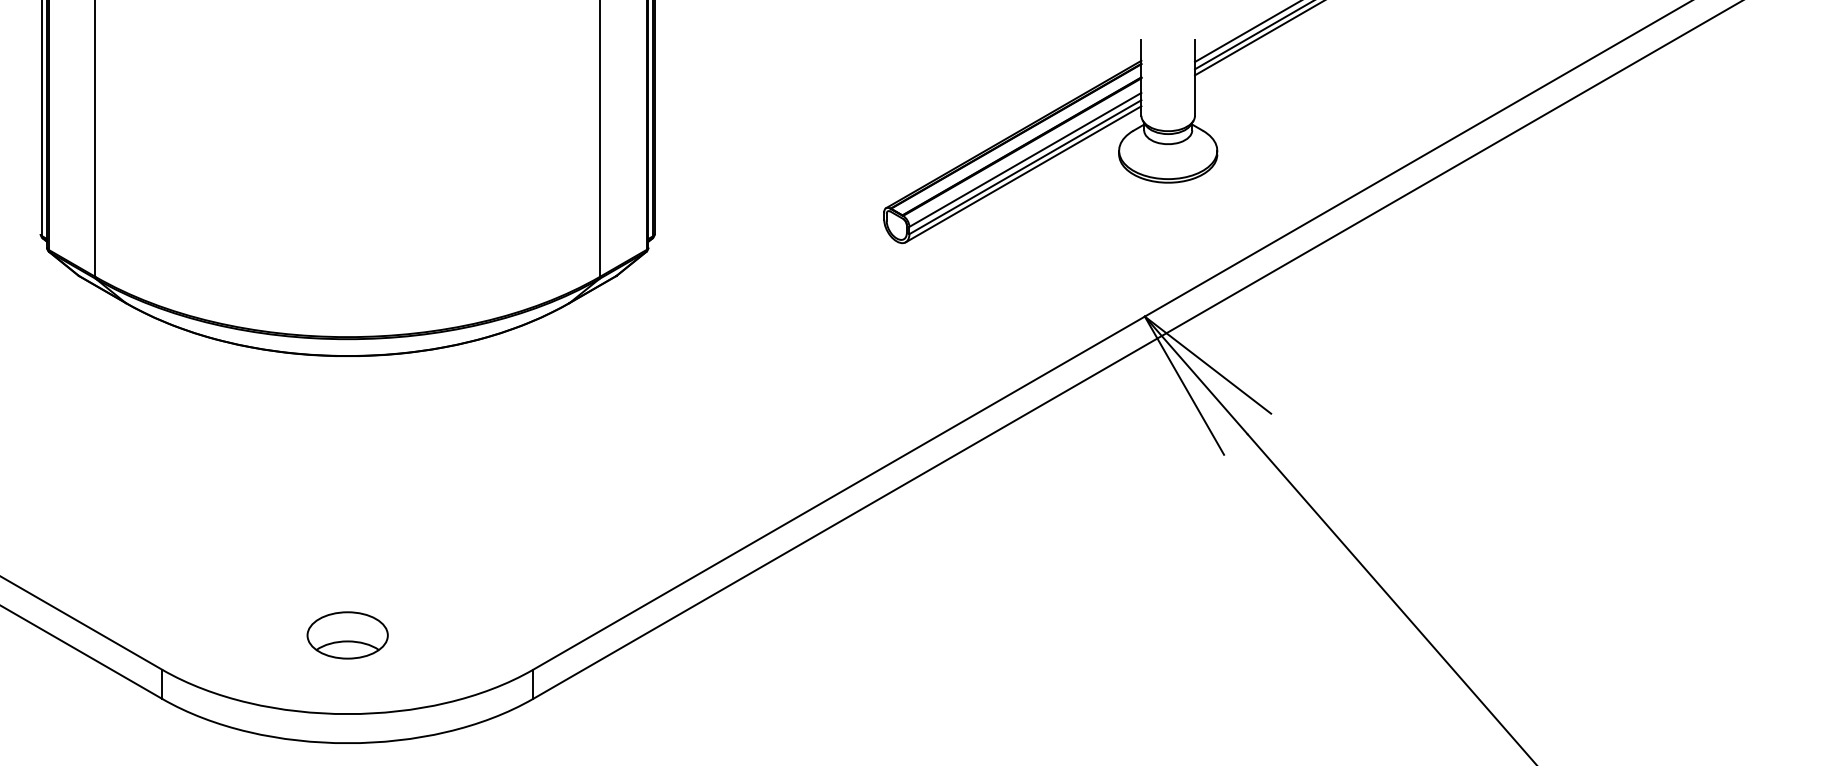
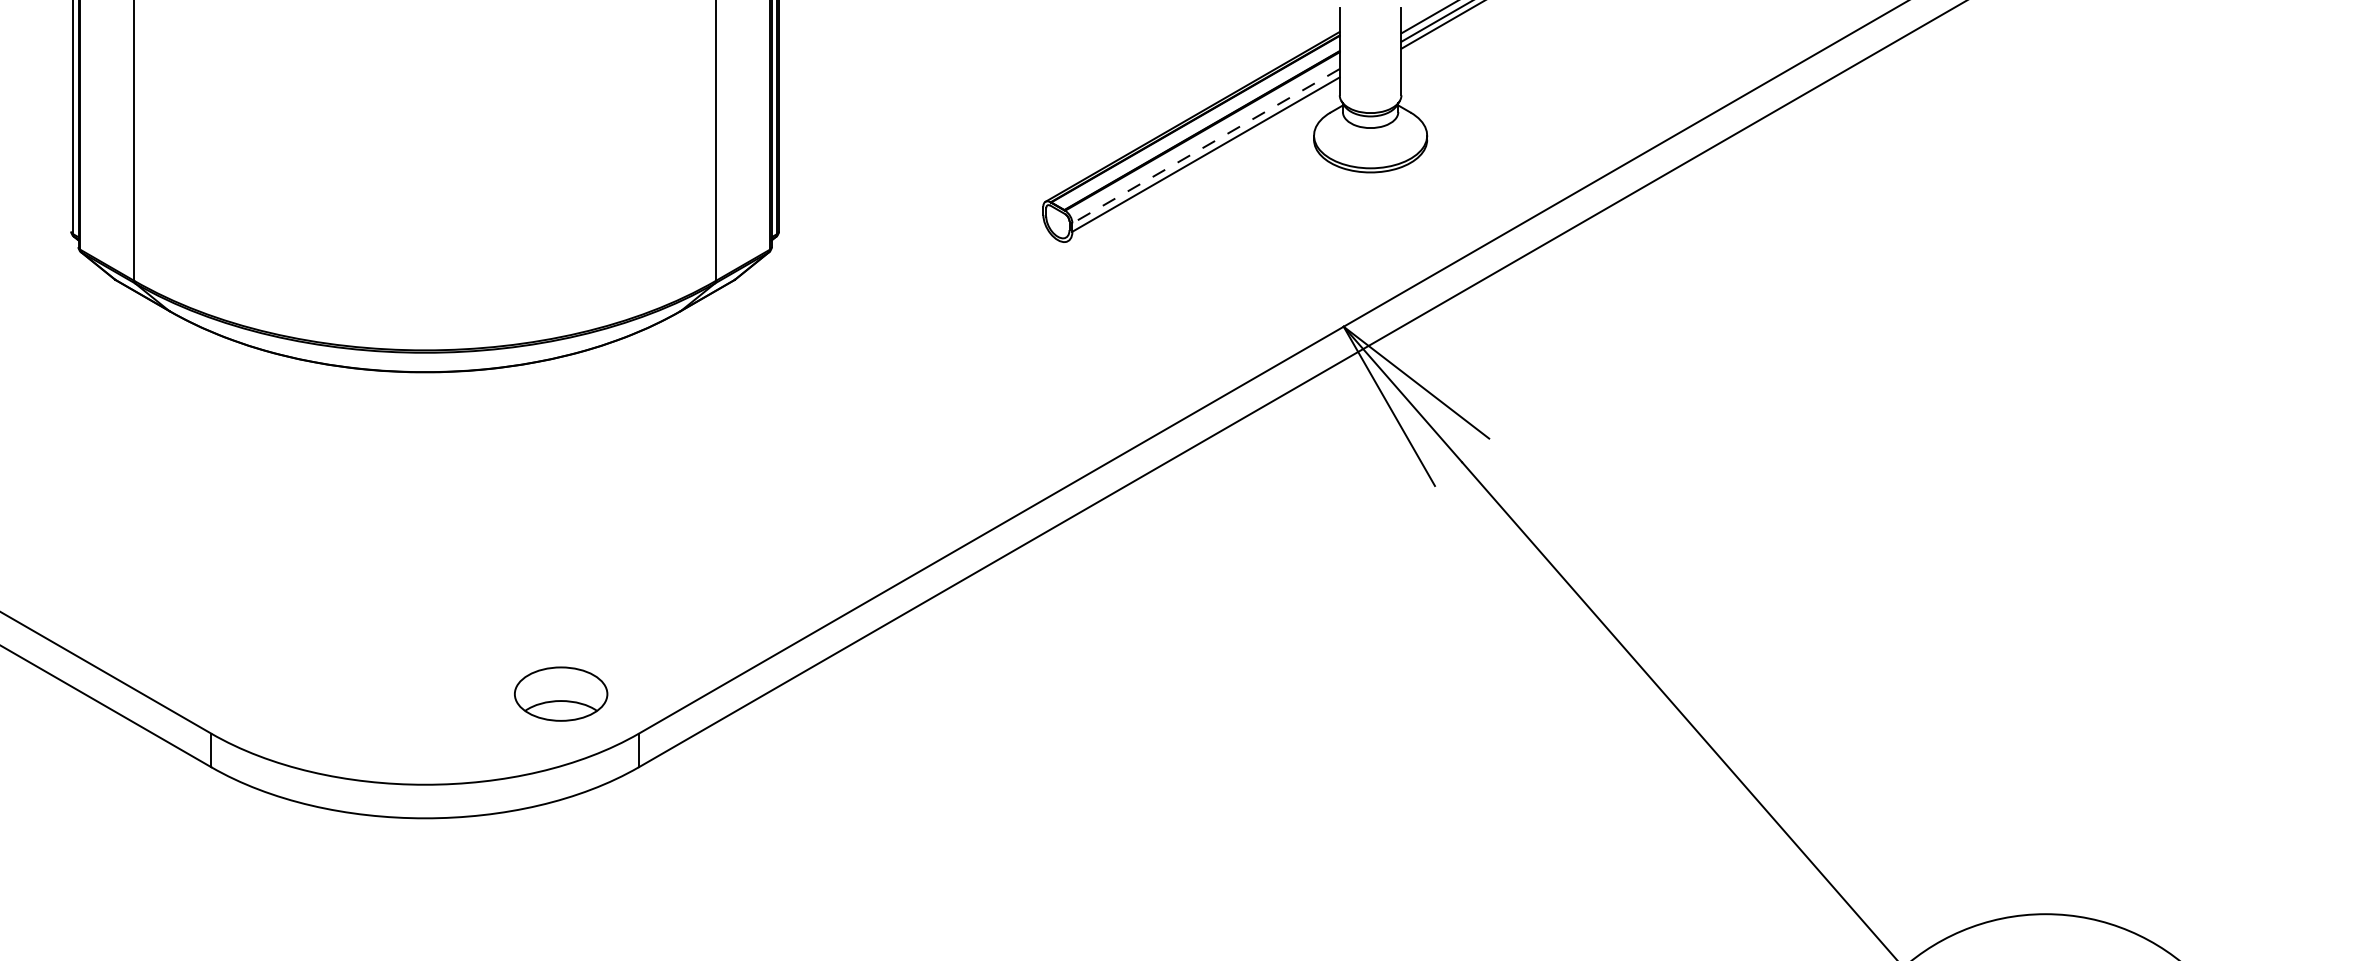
line: (1024, 160) -> (1205, 146), solid -> dashed
line: (1023, 174) -> (1203, 162), removed
part: (348, 634) -> (561, 693), moved

